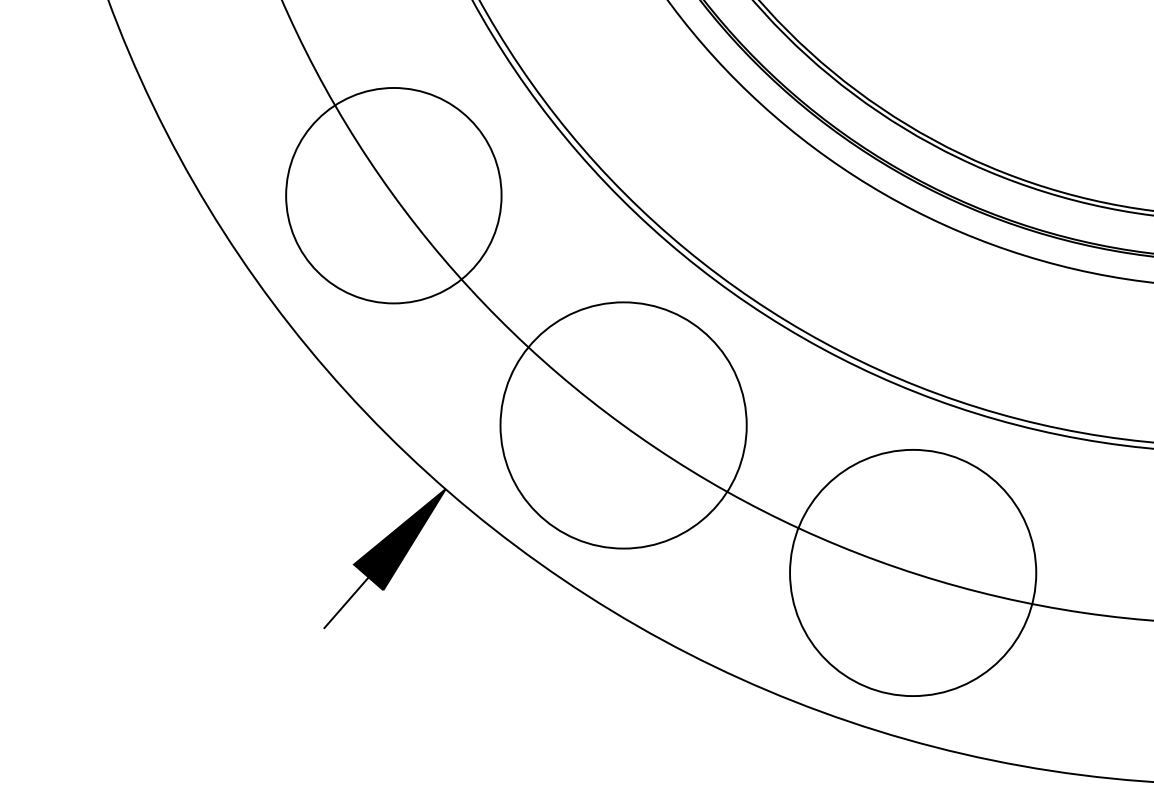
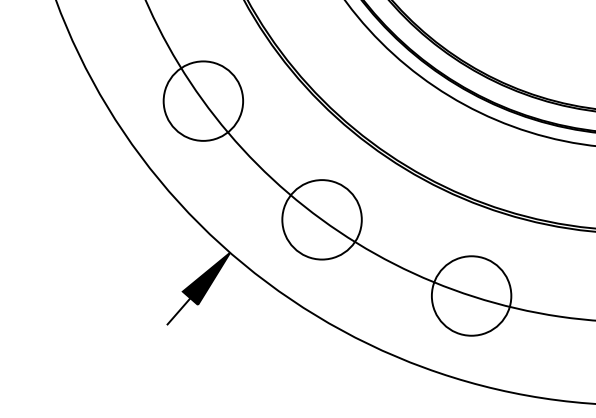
circle: (394, 194) -> (203, 100), size x0.71
circle: (622, 424) -> (321, 219), size x0.62
circle: (912, 571) -> (471, 295), size x0.62

